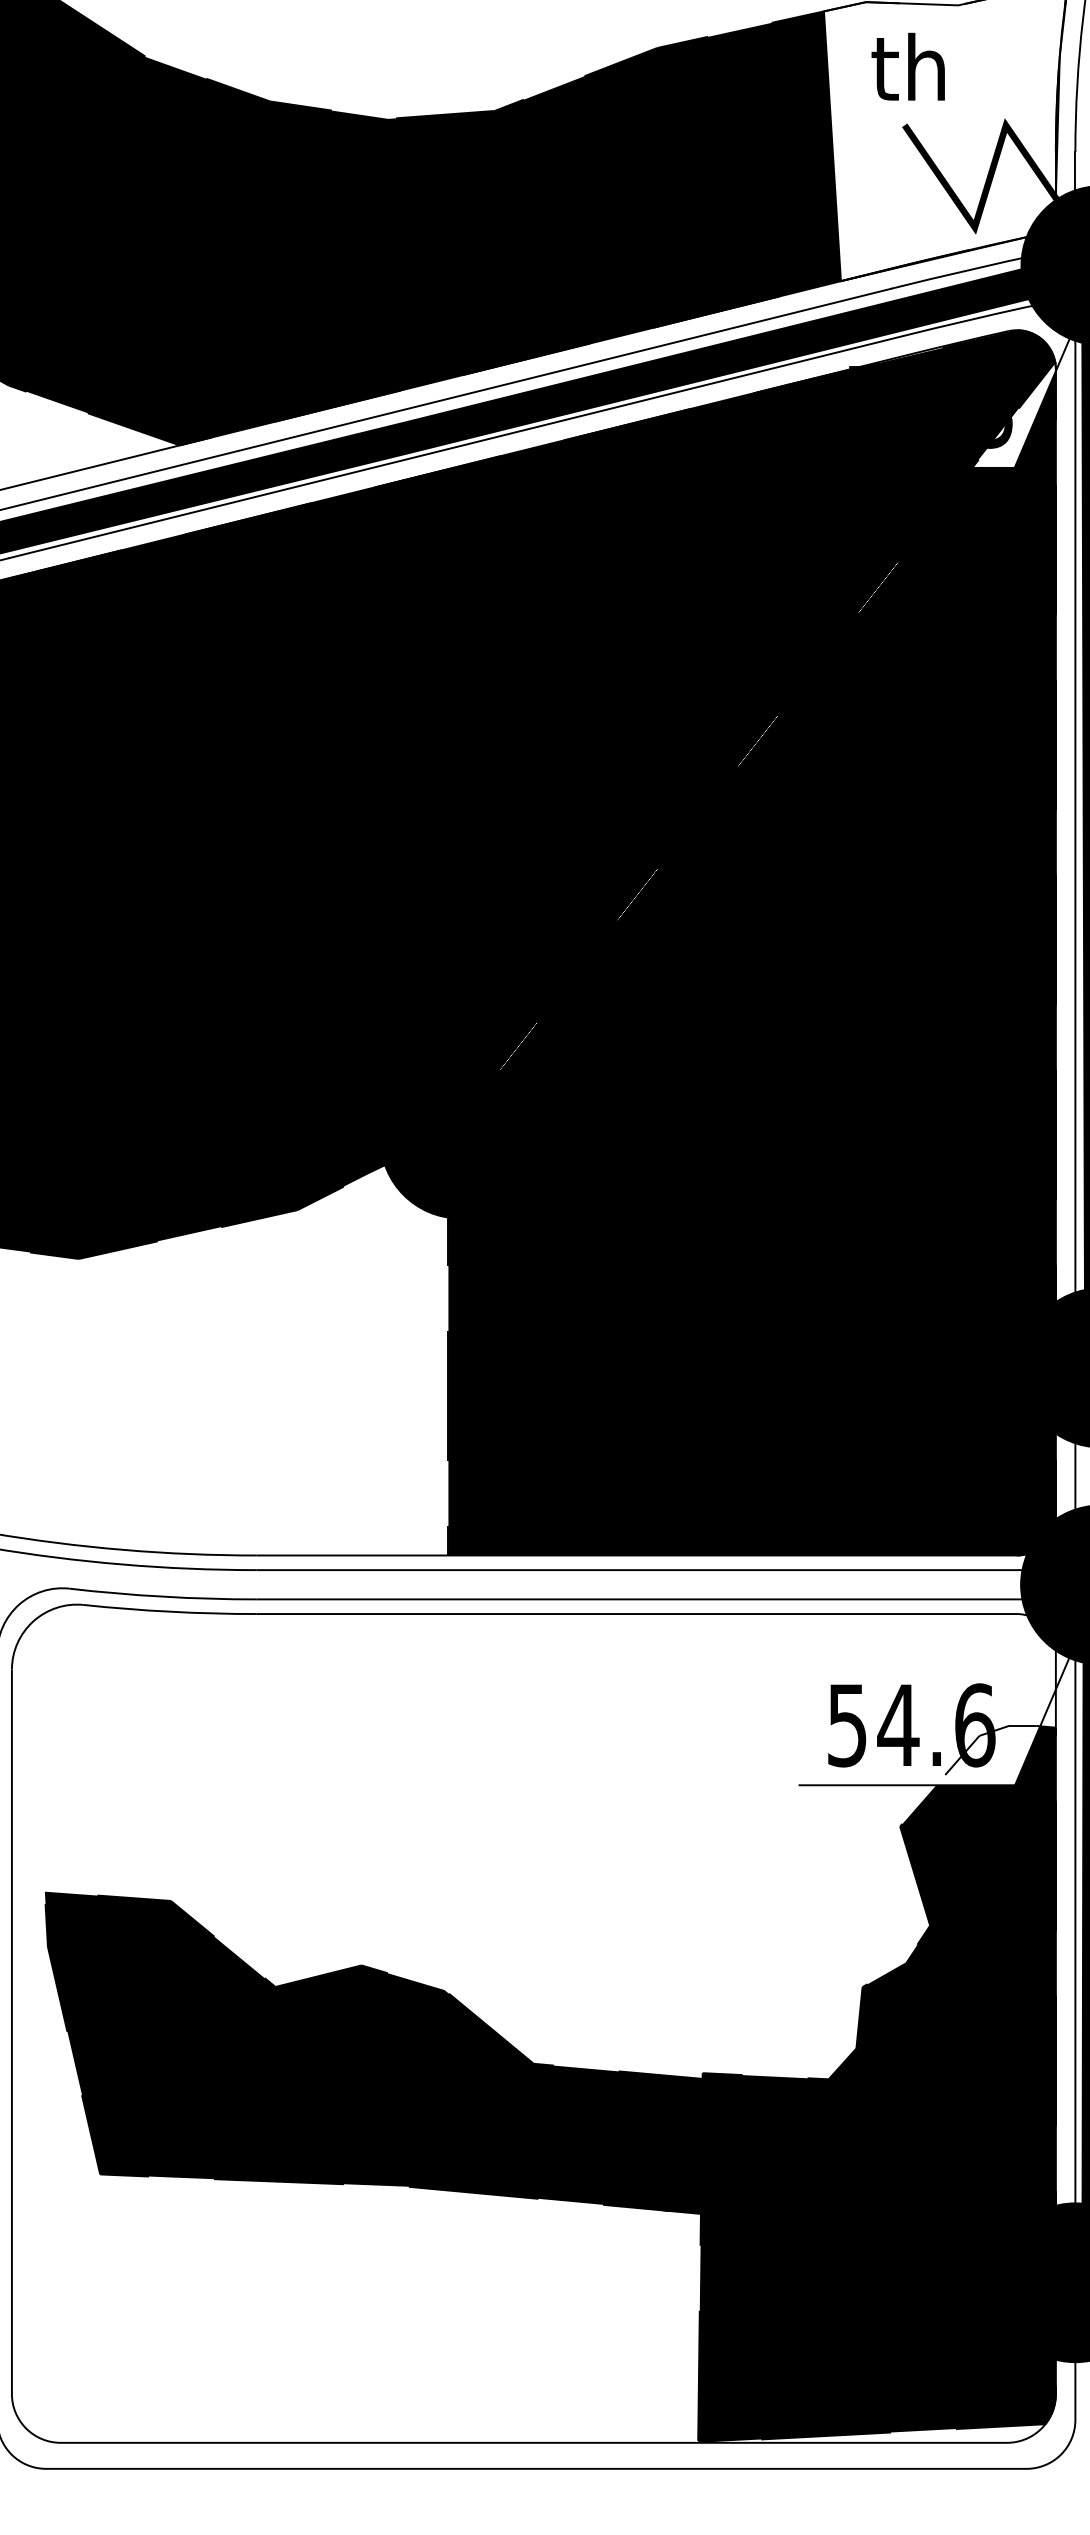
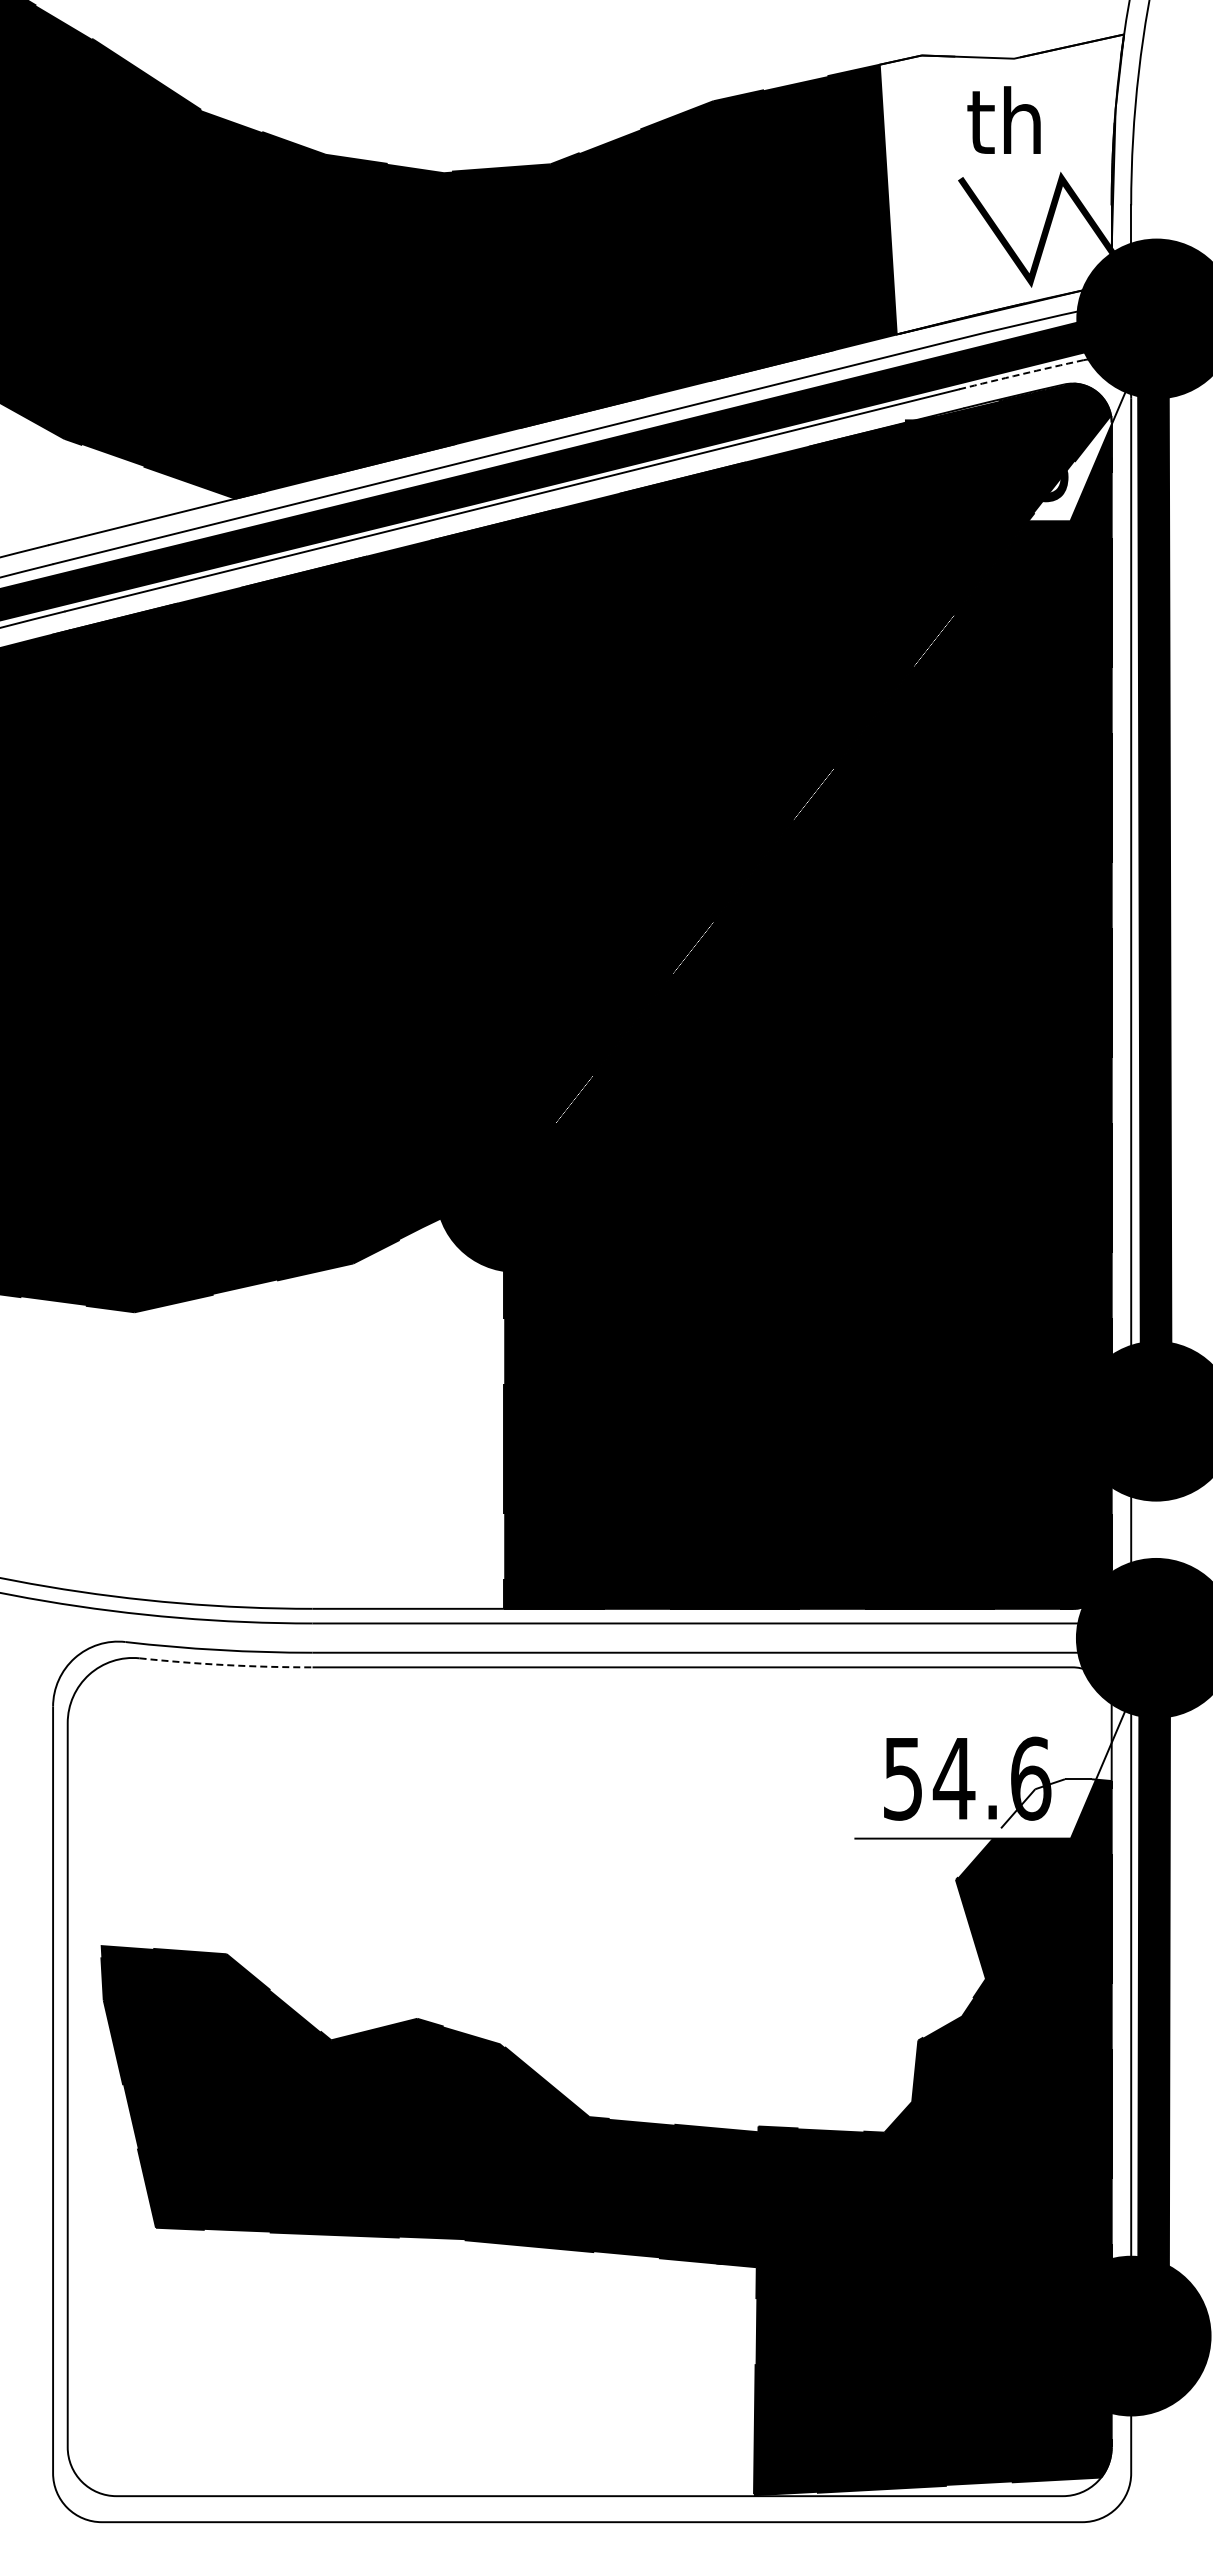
text: (907, 66) -> (1003, 119), moved
arc: (965, 321) -> (1021, 374), solid -> dashed
arc: (169, 1612) -> (225, 1665), solid -> dashed

